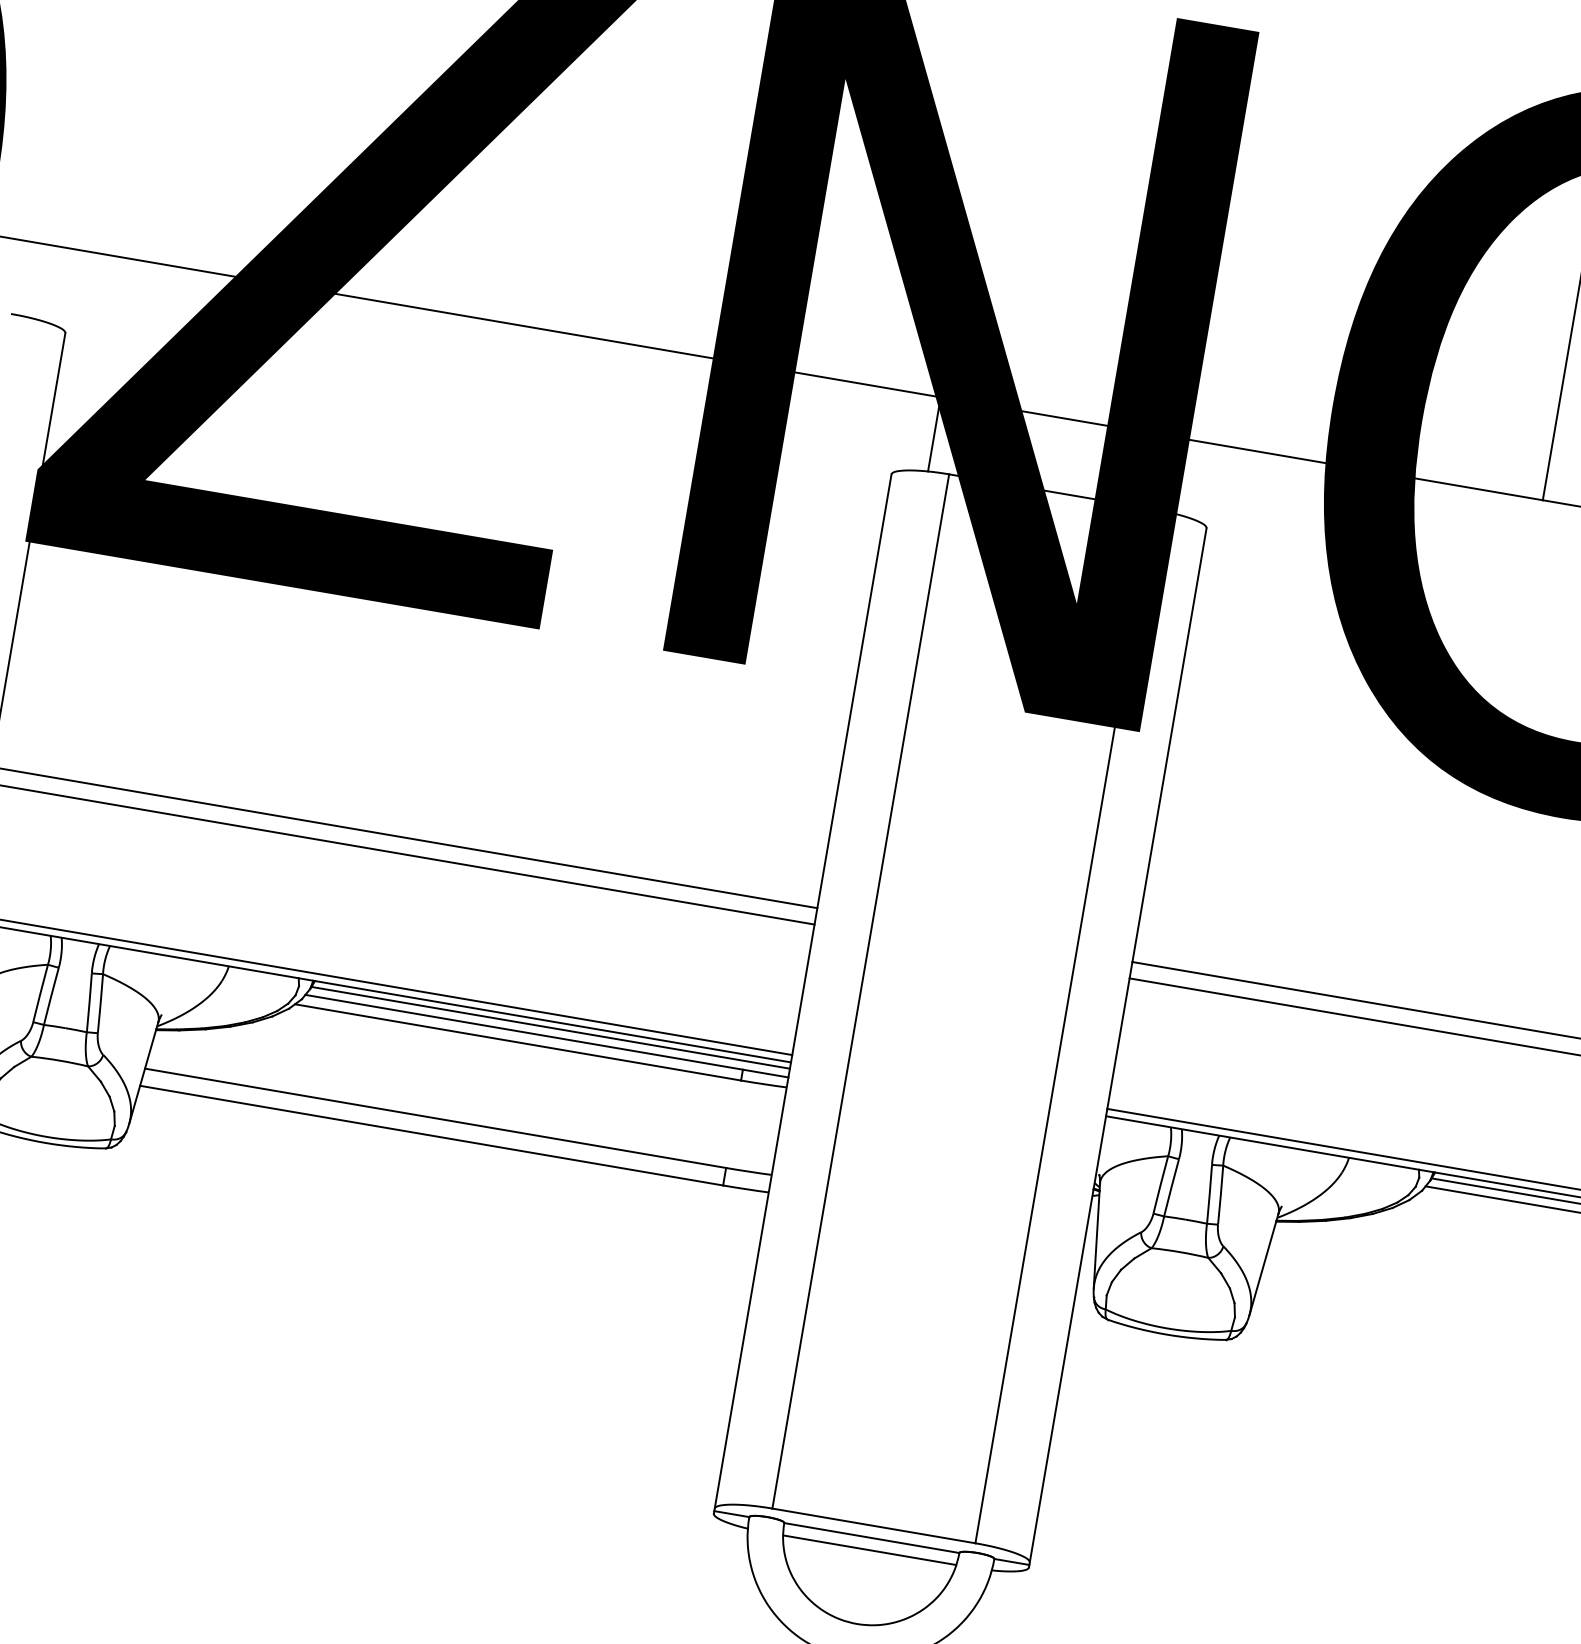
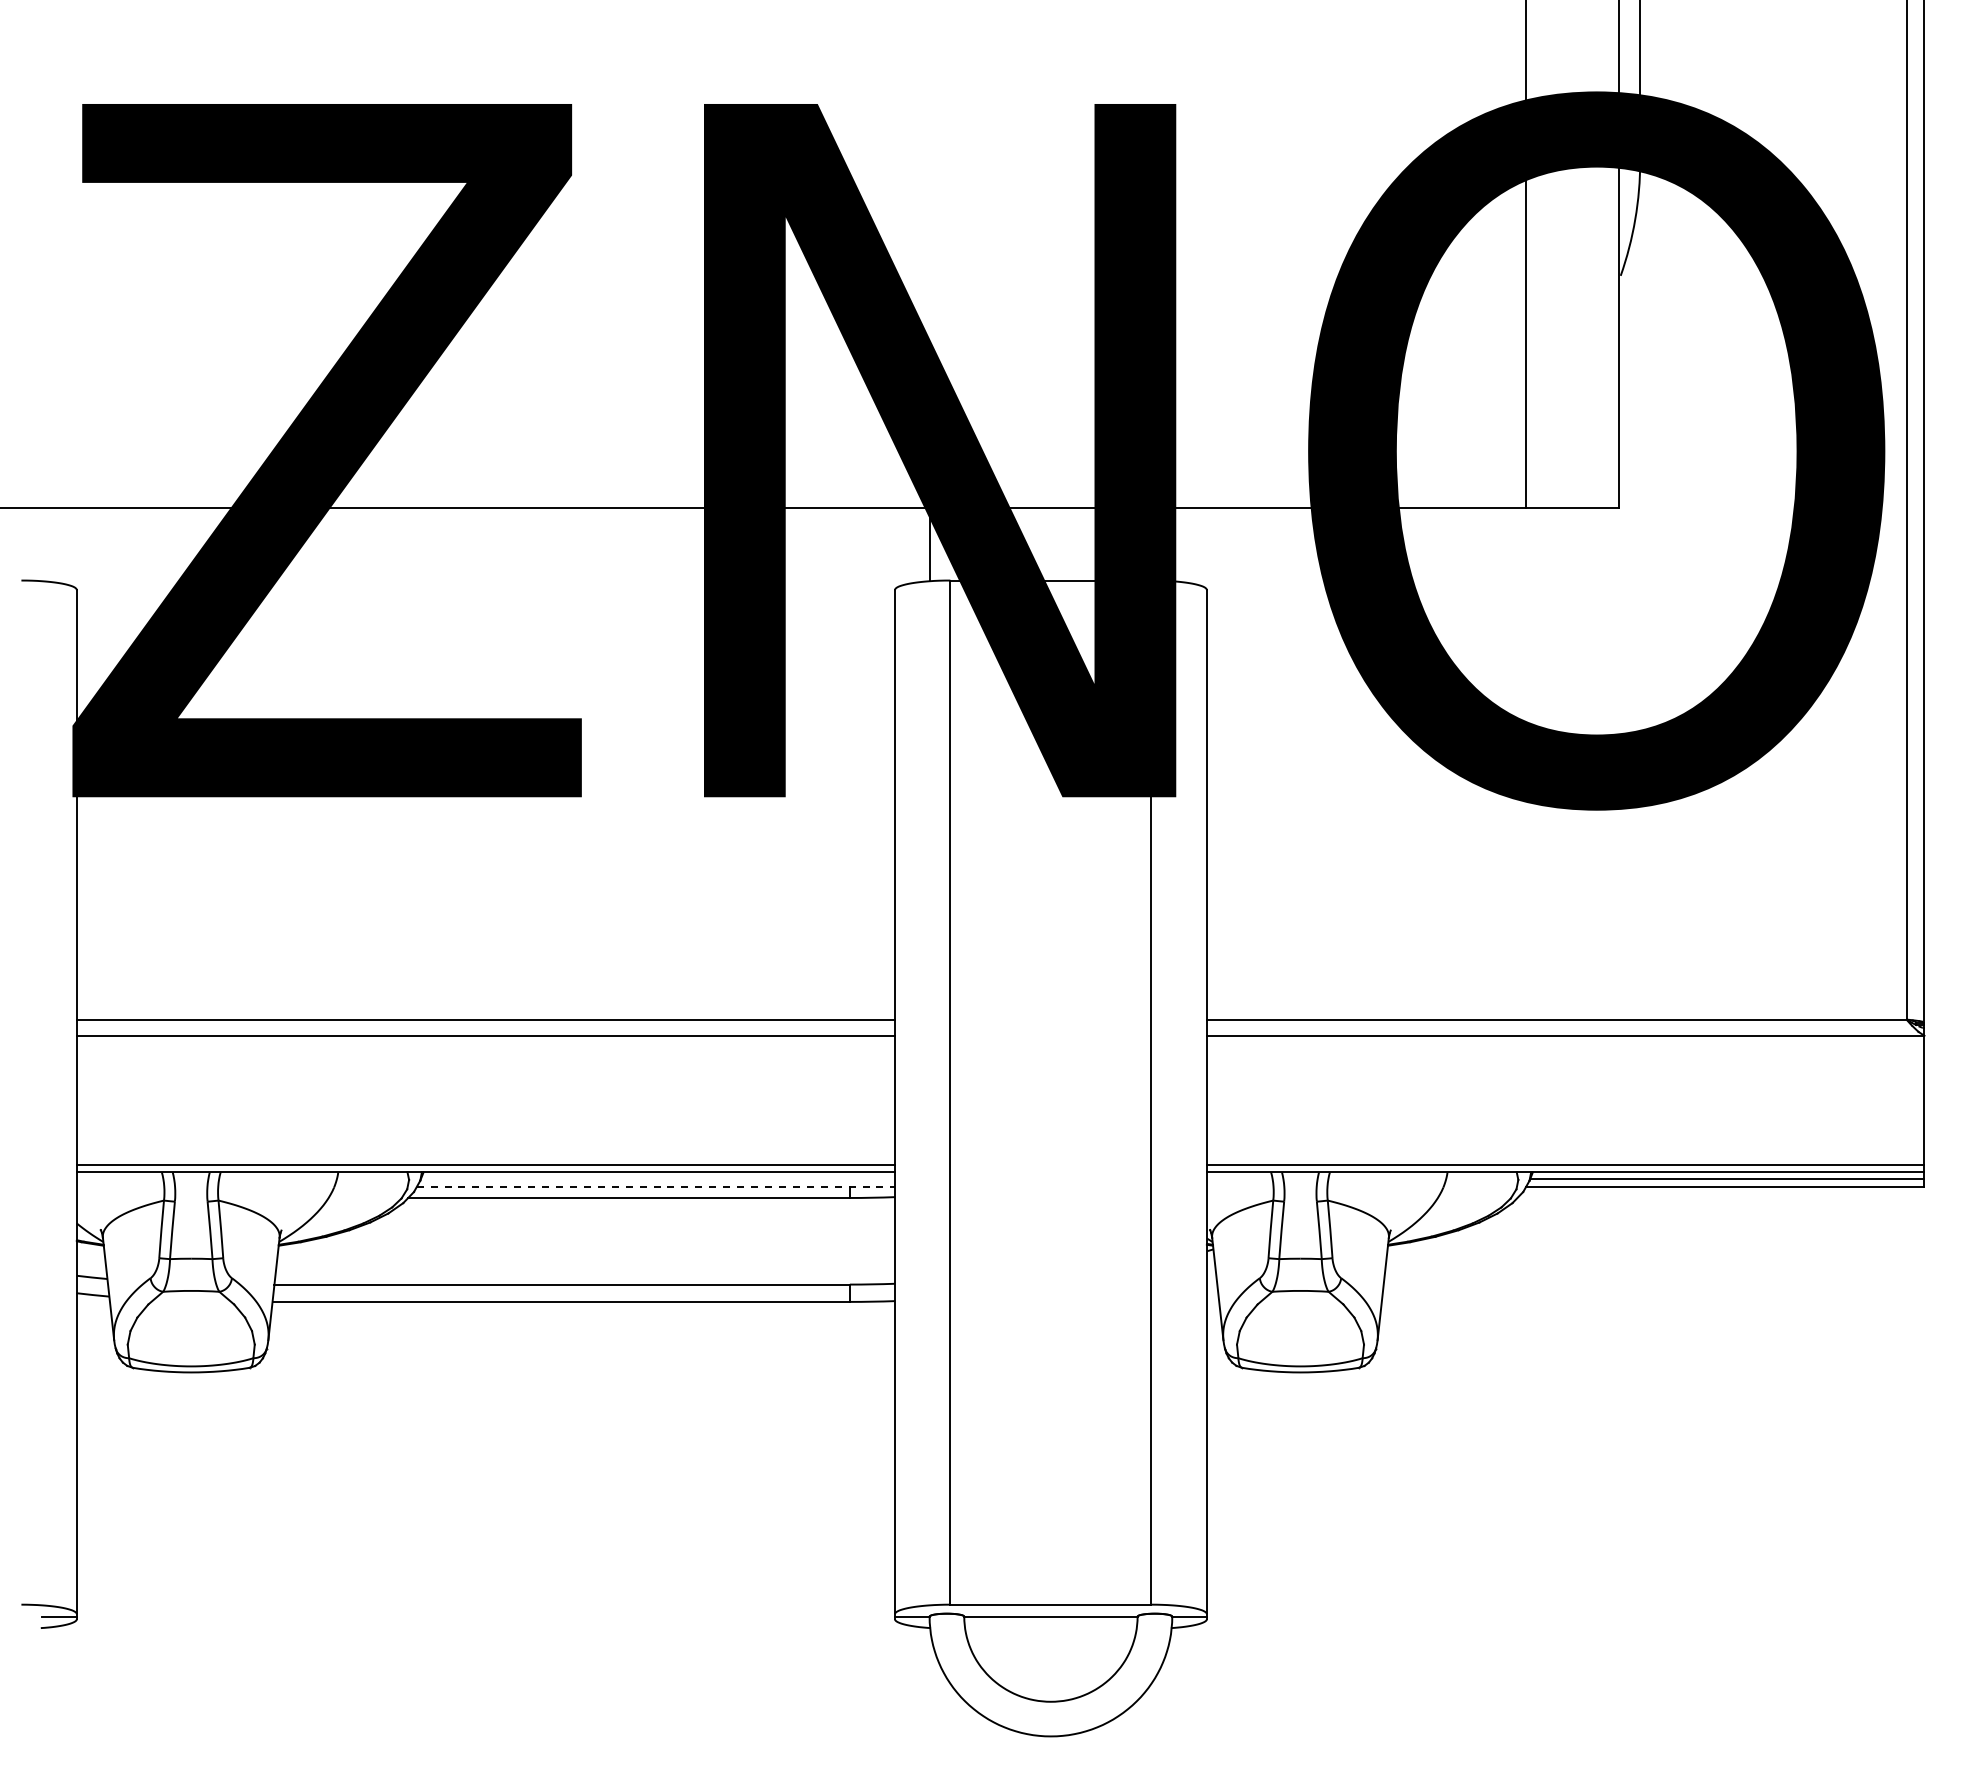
line: (550, 1027) -> (657, 1178), removed
line: (547, 1036) -> (656, 1187), solid -> dashed
line: (869, 1549) -> (1050, 1628), removed

